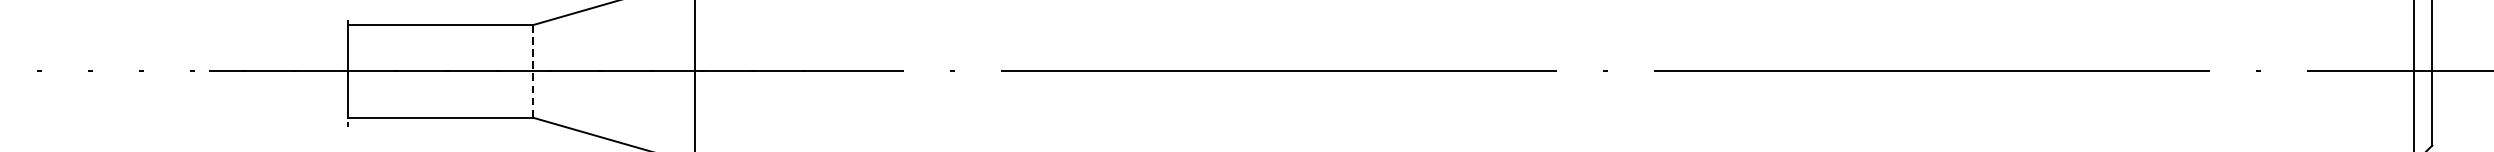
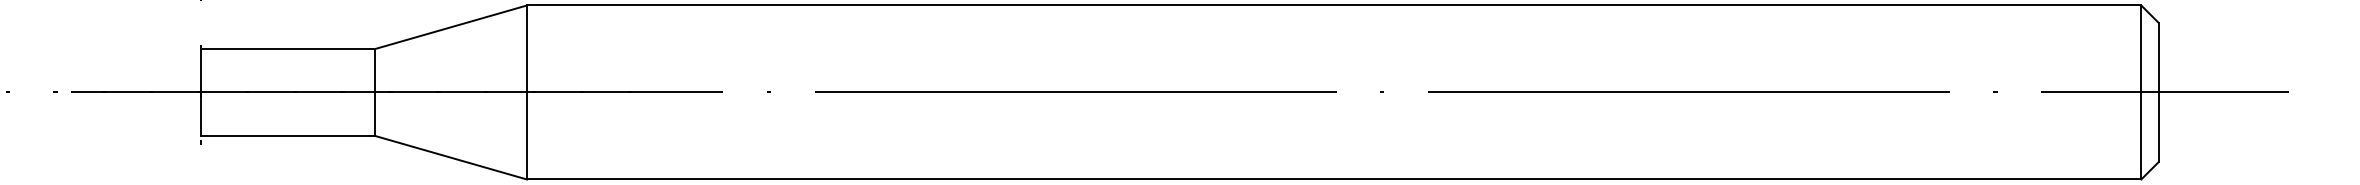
line: (533, 71) -> (375, 92), dashed -> solid

